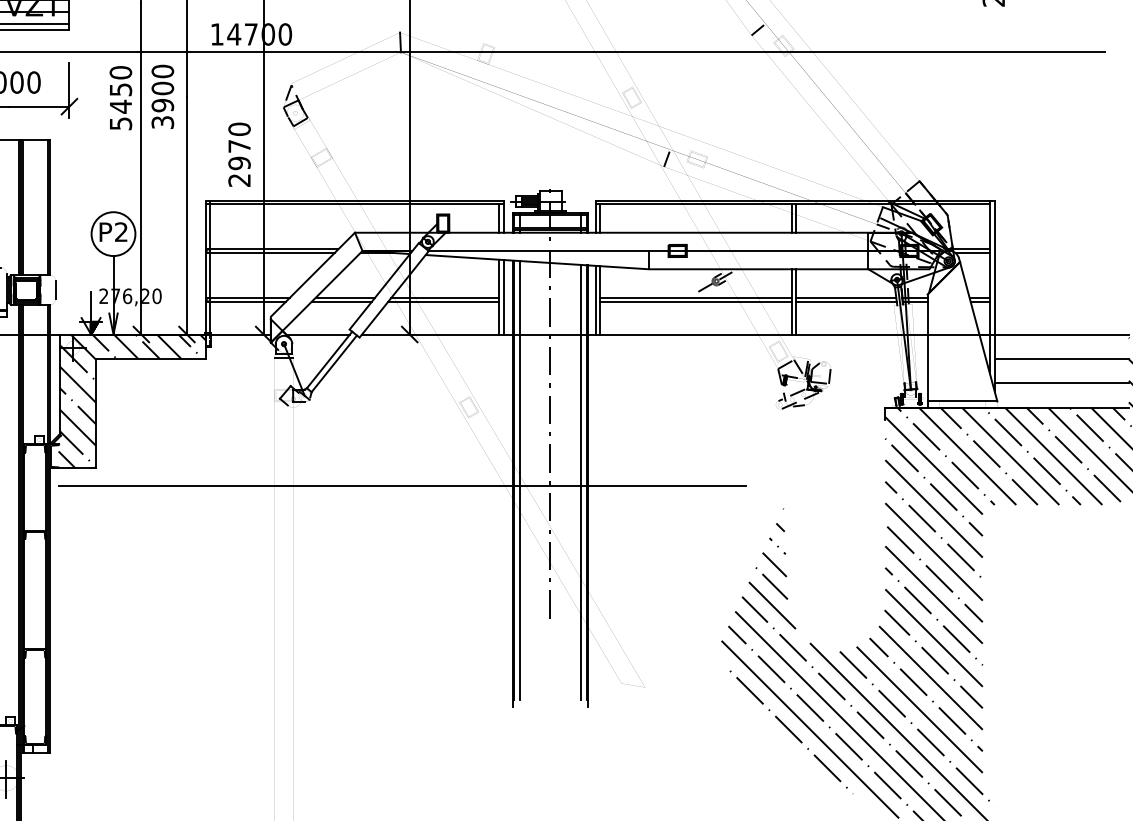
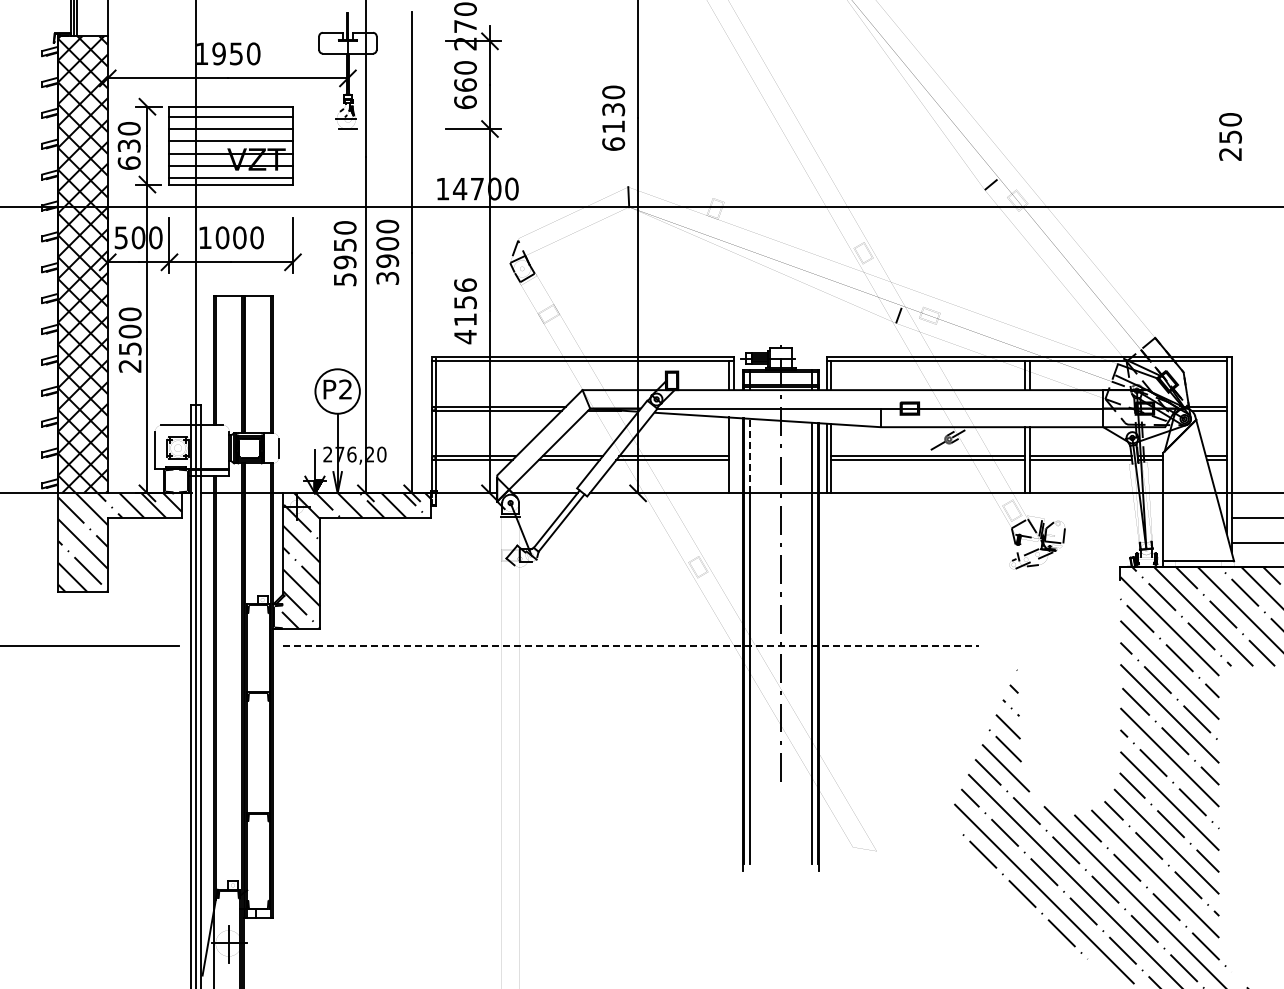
text: (120, 106) -> (344, 262), 5450 -> 5950
text: (239, 155) -> (465, 311), 2970 -> 4156
line: (503, 297) -> (733, 455), removed
line: (519, 297) -> (749, 455), solid -> dashed
line: (403, 485) -> (631, 646), solid -> dashed

